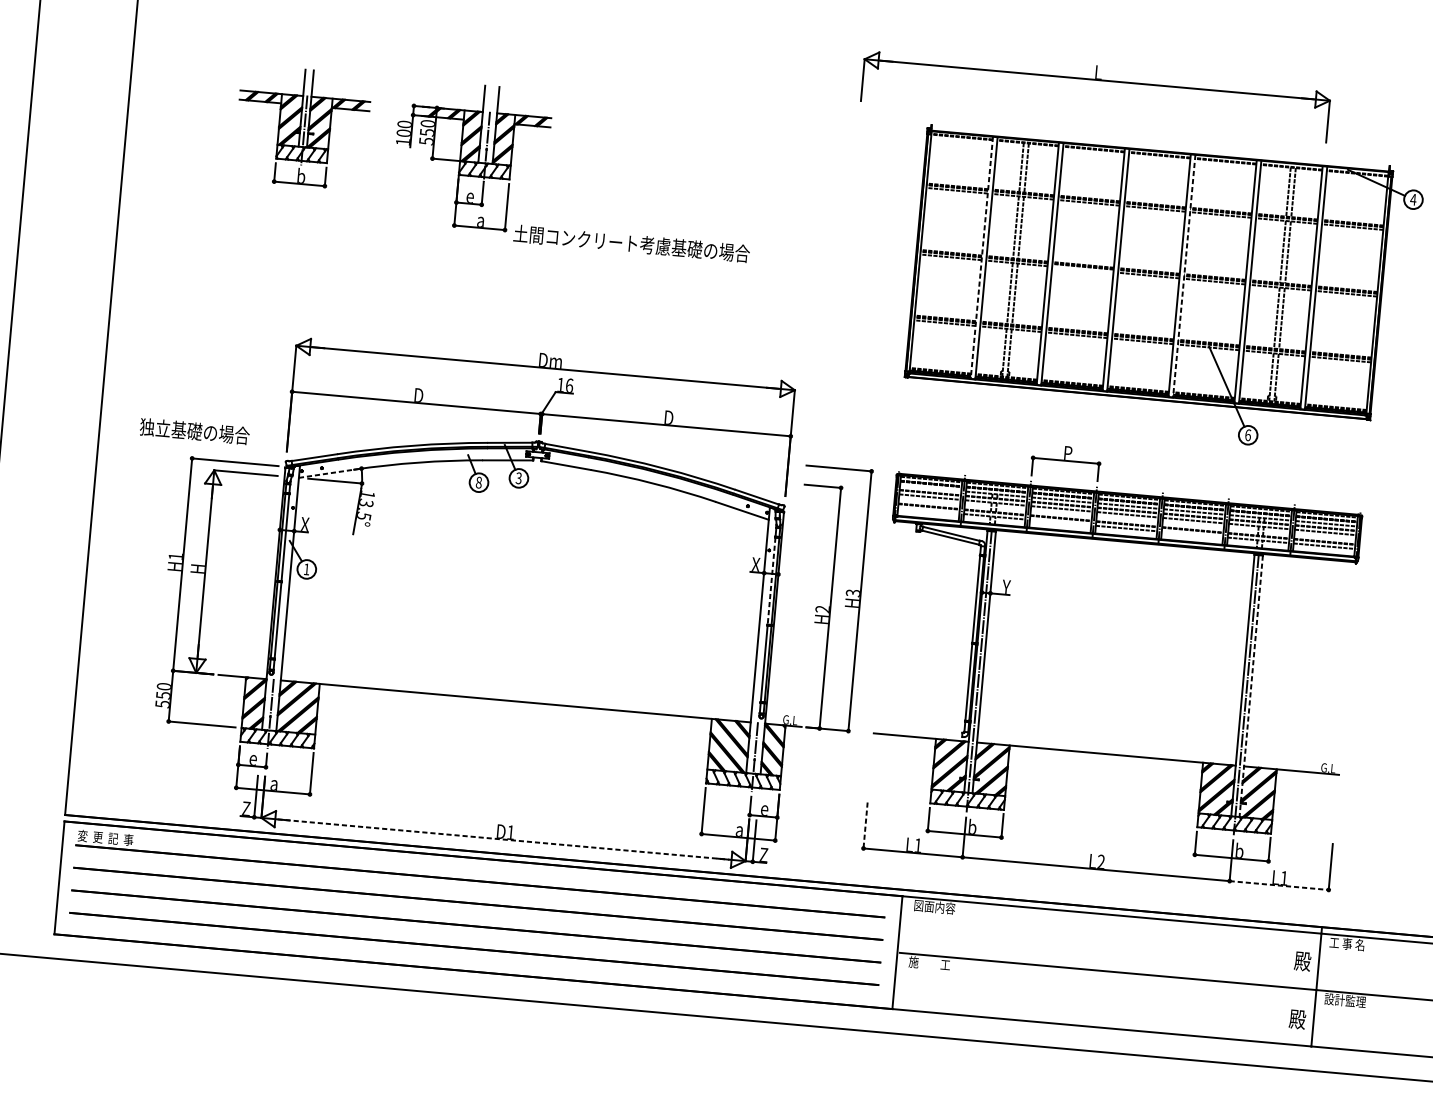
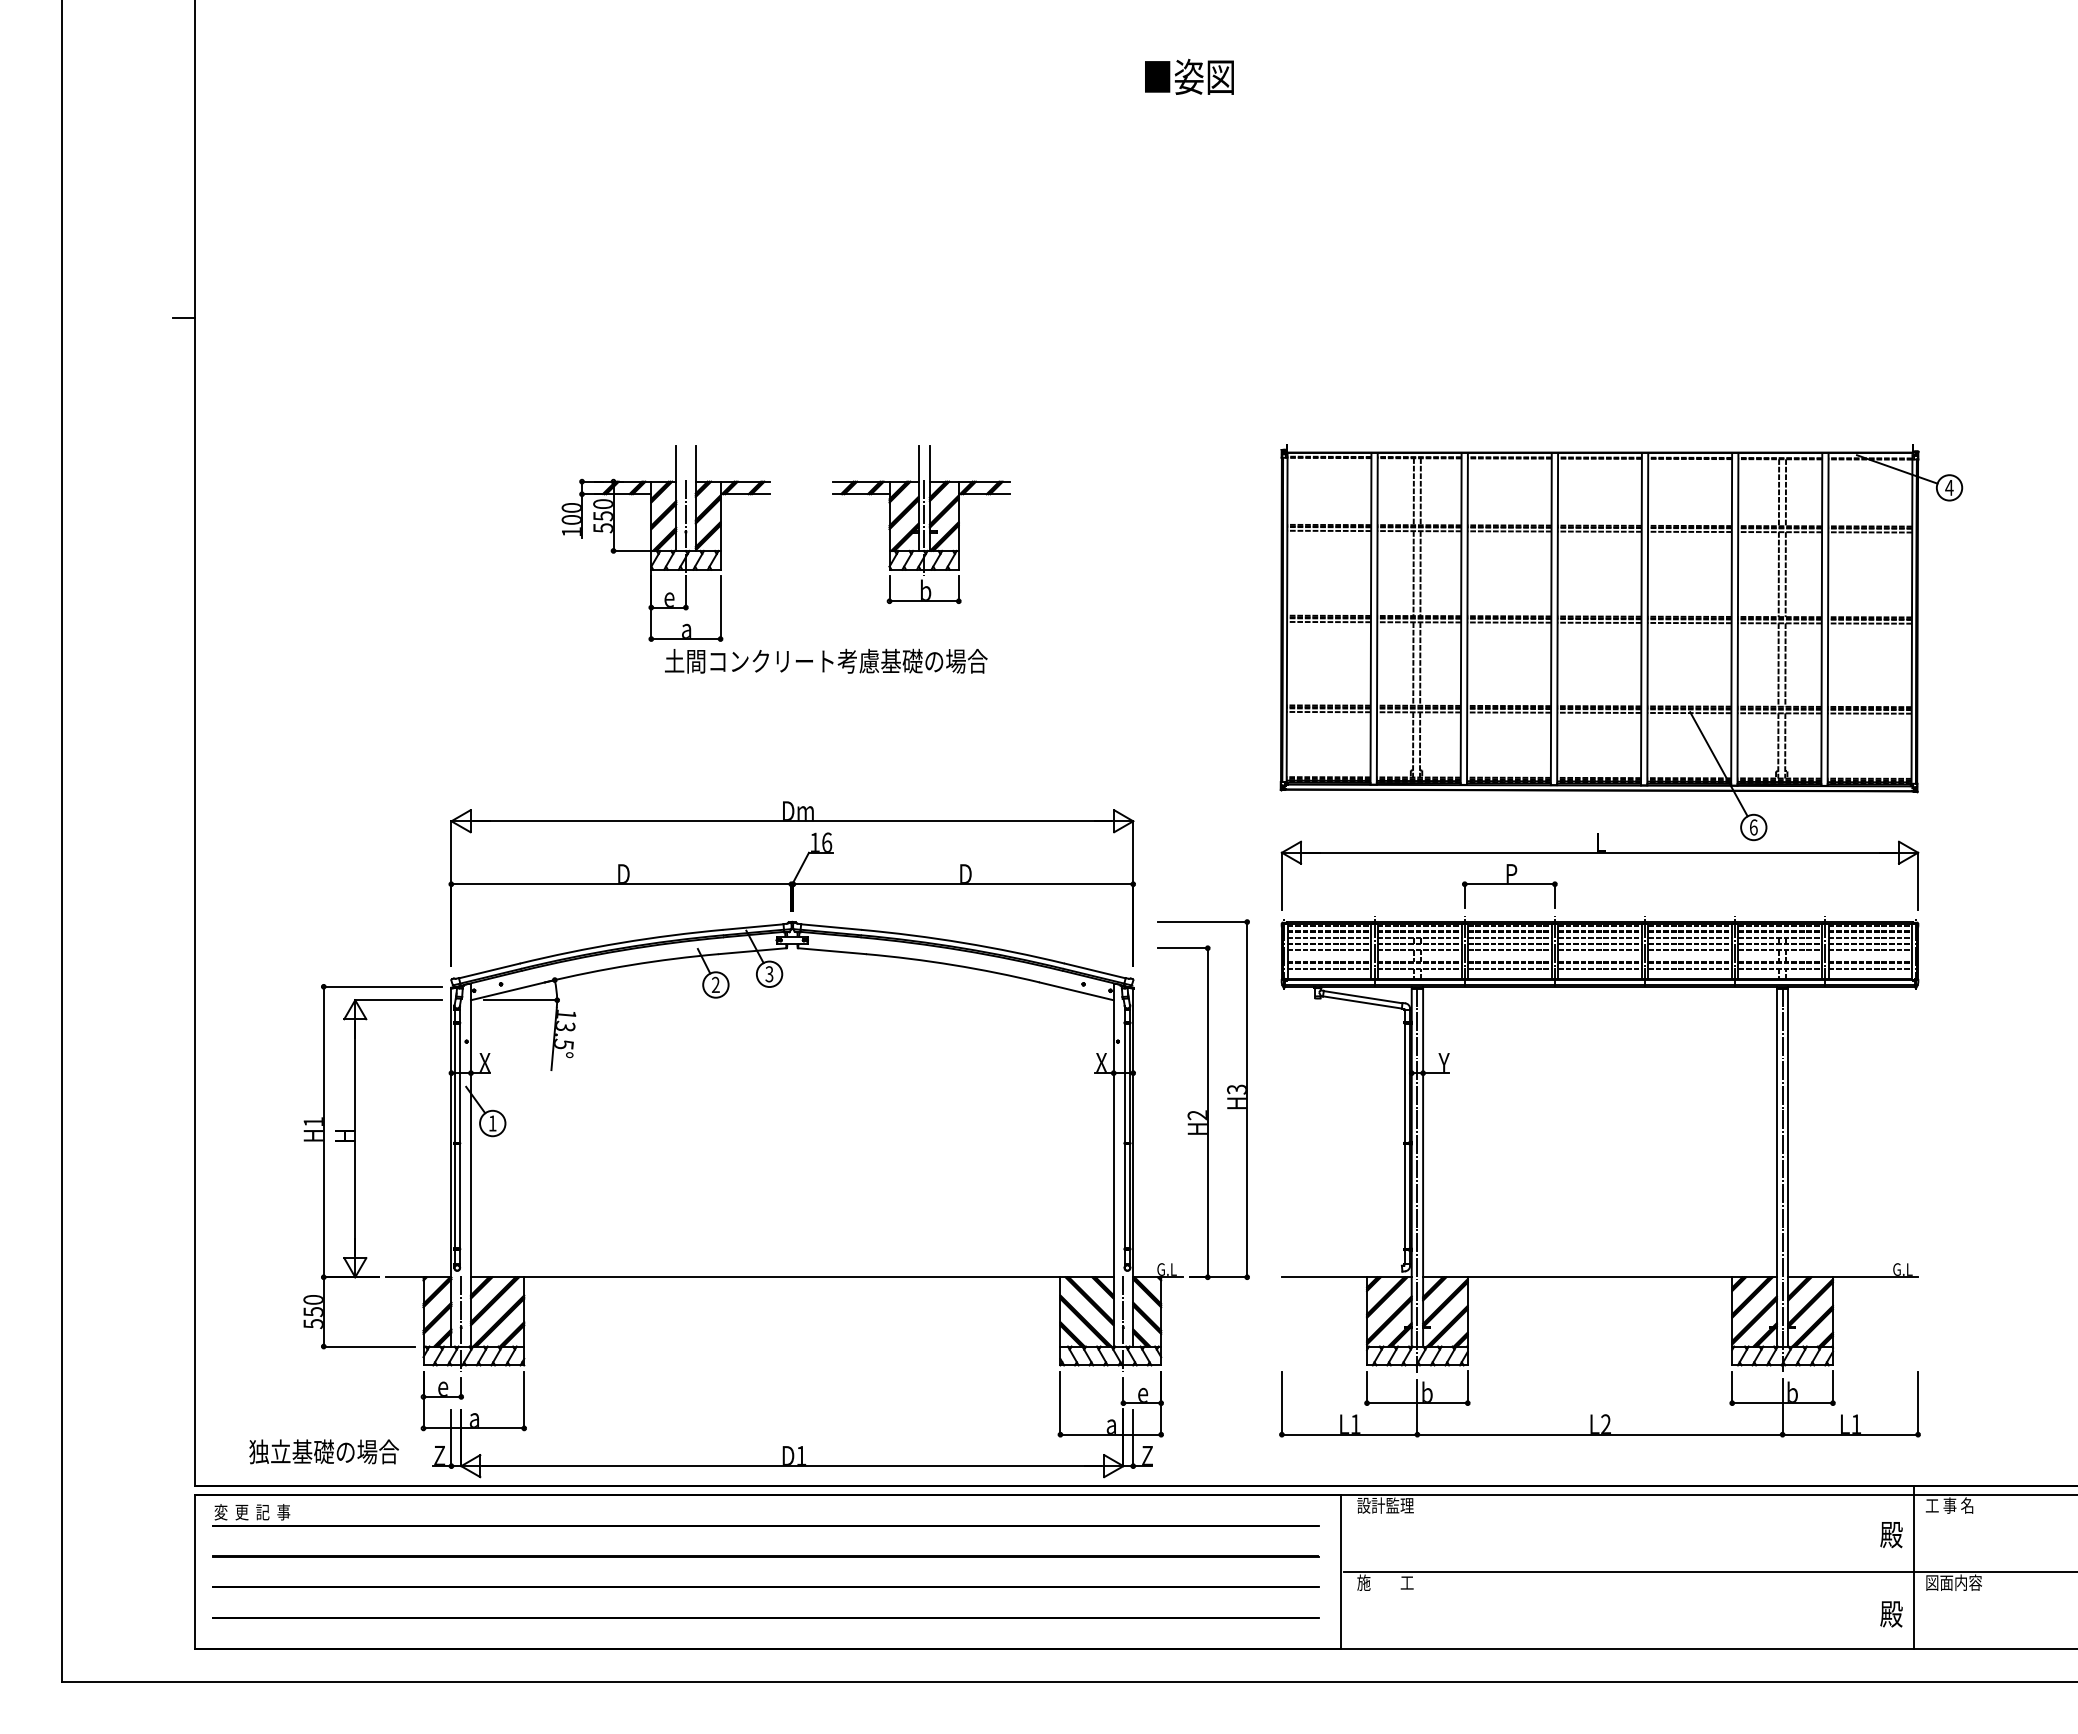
part: (1096, 80) -> (1599, 853), moved
part: (302, 127) -> (921, 524), moved
text: (632, 243) -> (826, 660), moved
line: (981, 258) -> (1370, 619), dashed -> solid
line: (1082, 269) -> (1509, 622), added
line: (1184, 276) -> (1647, 619), dashed -> solid
text: (194, 431) -> (323, 1451), moved
line: (326, 473) -> (507, 991), dashed -> solid
text: (478, 483) -> (715, 985), 8 -> 2
line: (930, 488) -> (1329, 938), added
line: (928, 510) -> (1329, 968), added
line: (1060, 522) -> (1509, 968), added
line: (1192, 534) -> (1690, 968), added
line: (771, 581) -> (1124, 1083), dashed -> solid
line: (1251, 686) -> (1788, 1167), dashed -> solid
line: (865, 825) -> (1281, 1403), dashed -> solid
line: (503, 839) -> (792, 1466), dashed -> solid
line: (1279, 885) -> (1850, 1434), dashed -> solid
text: (934, 907) -> (1385, 1505), 図面内容 -> 設計監理
text: (1344, 1000) -> (1953, 1582), 設計監理 -> 図面内容

